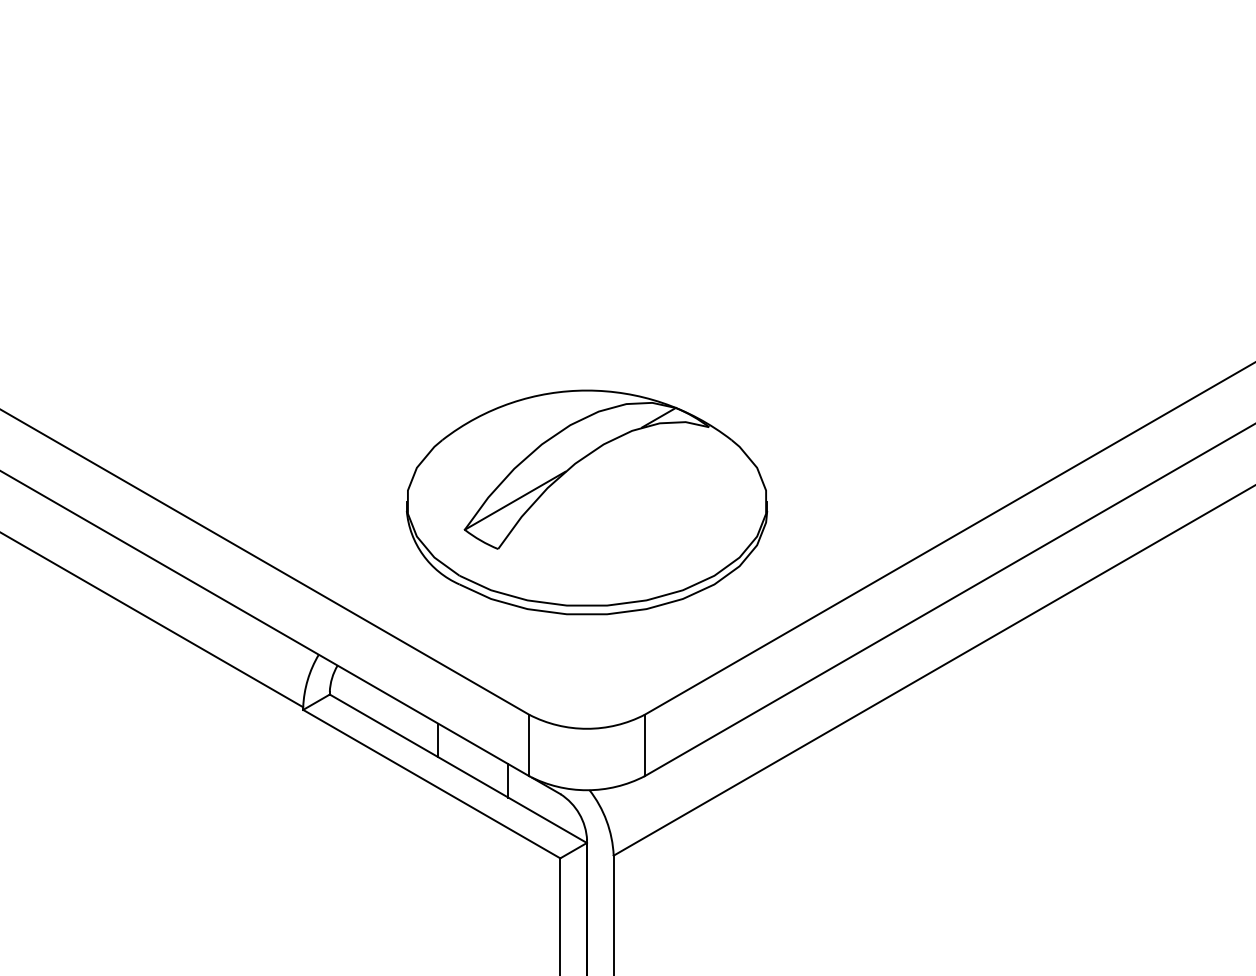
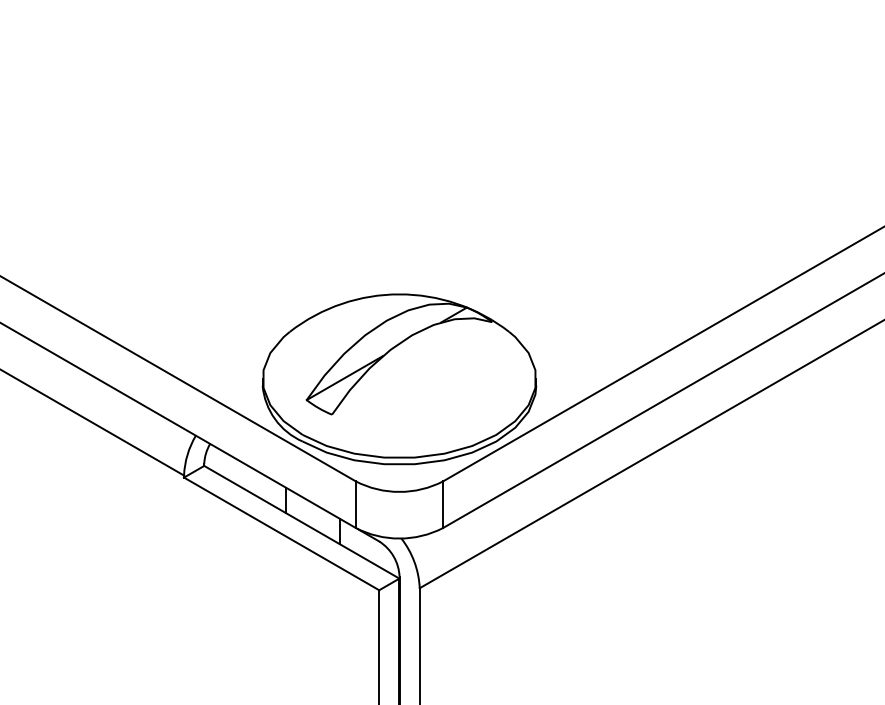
part: (587, 502) -> (399, 379), moved

